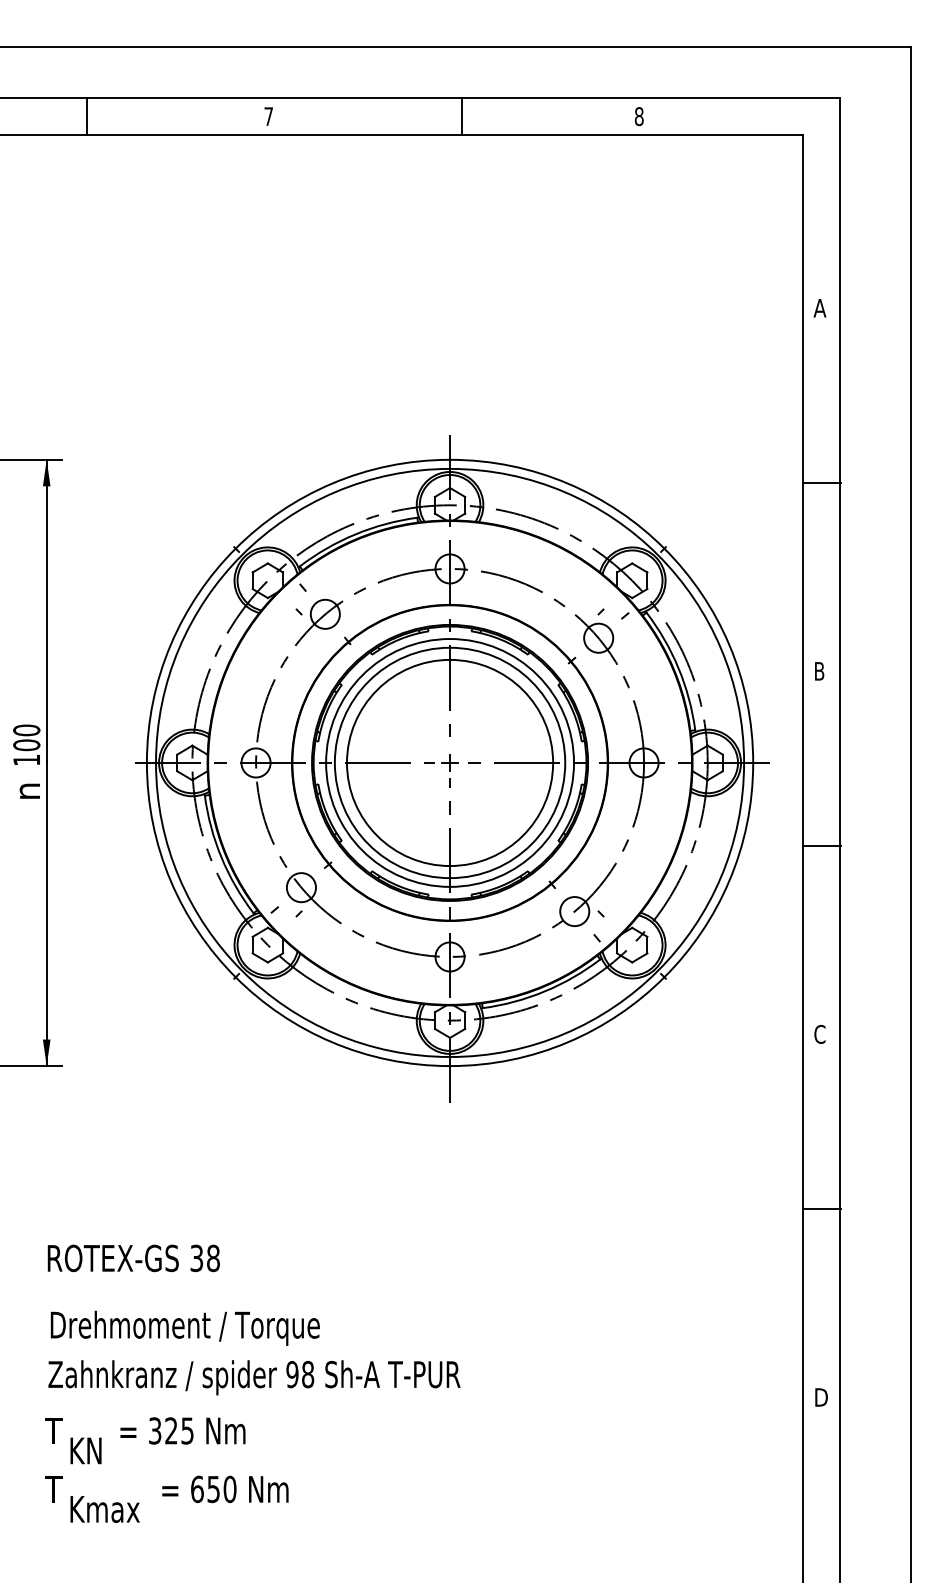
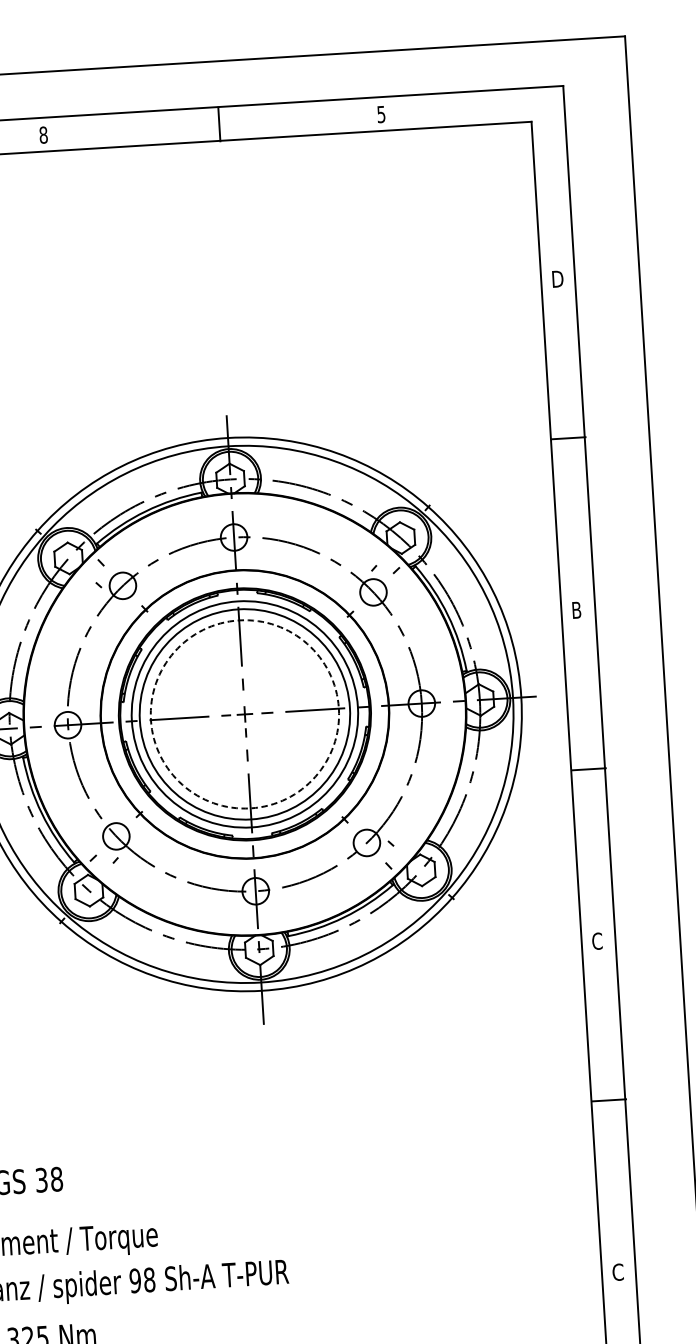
text: (268, 116) -> (43, 135), 7 -> 8
text: (638, 116) -> (380, 114), 8 -> 5
text: (820, 308) -> (557, 279), A -> D
circle: (450, 762) -> (245, 713), solid -> dashed
text: (820, 1397) -> (618, 1272), D -> C

